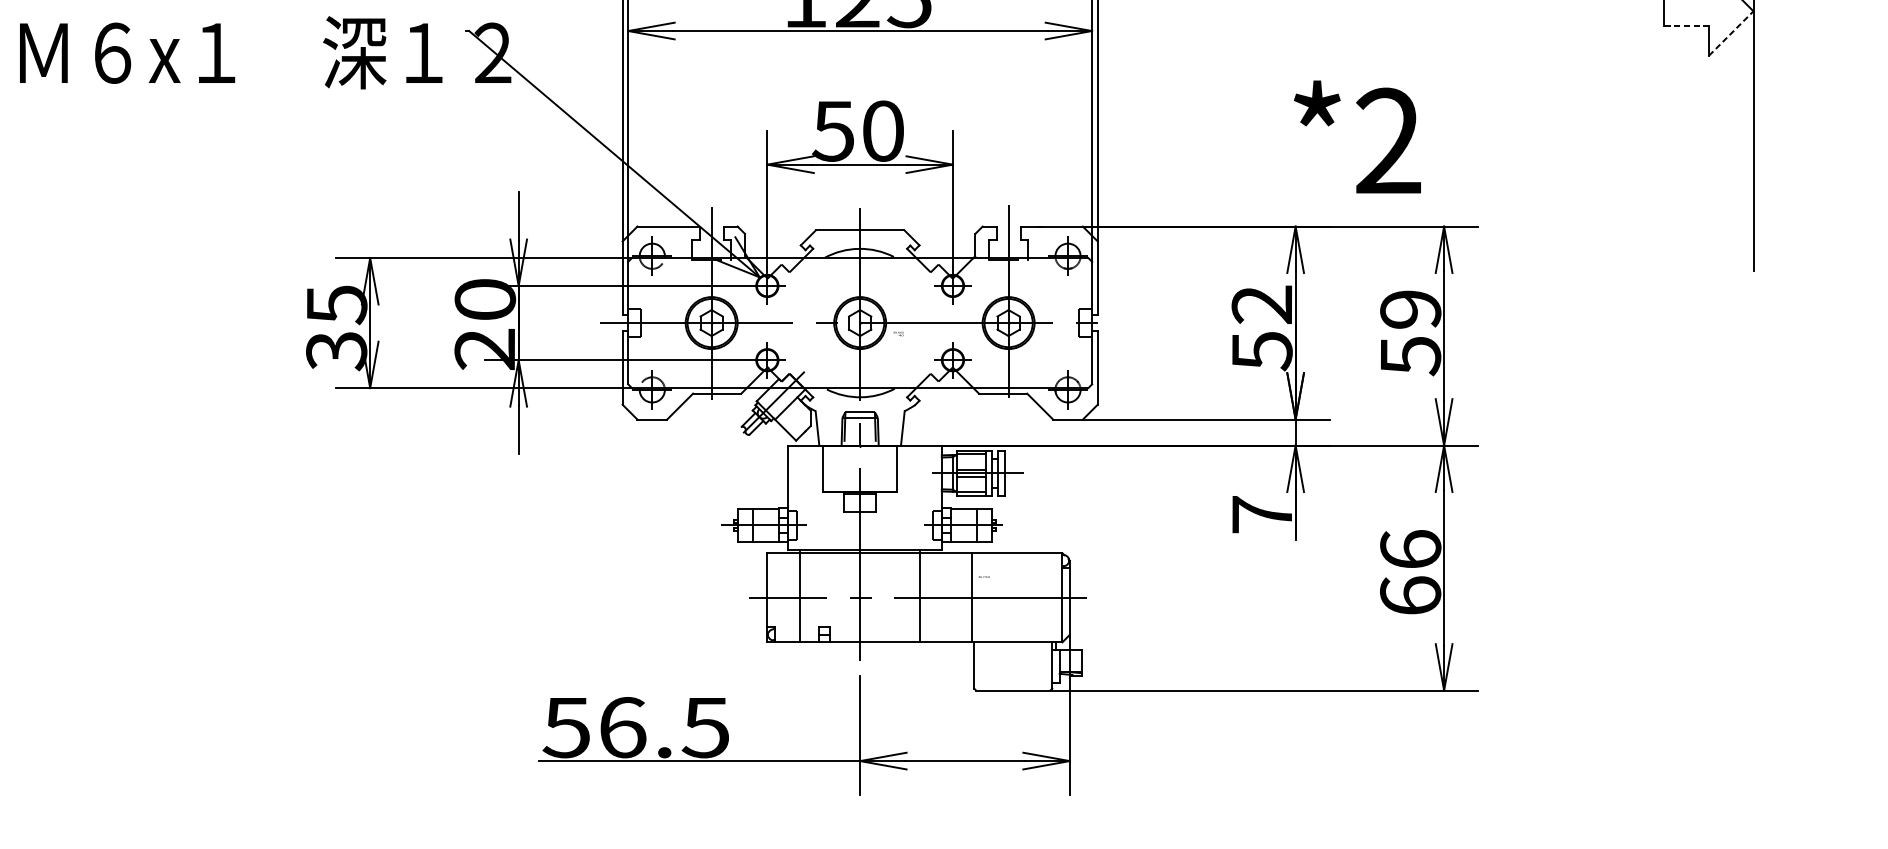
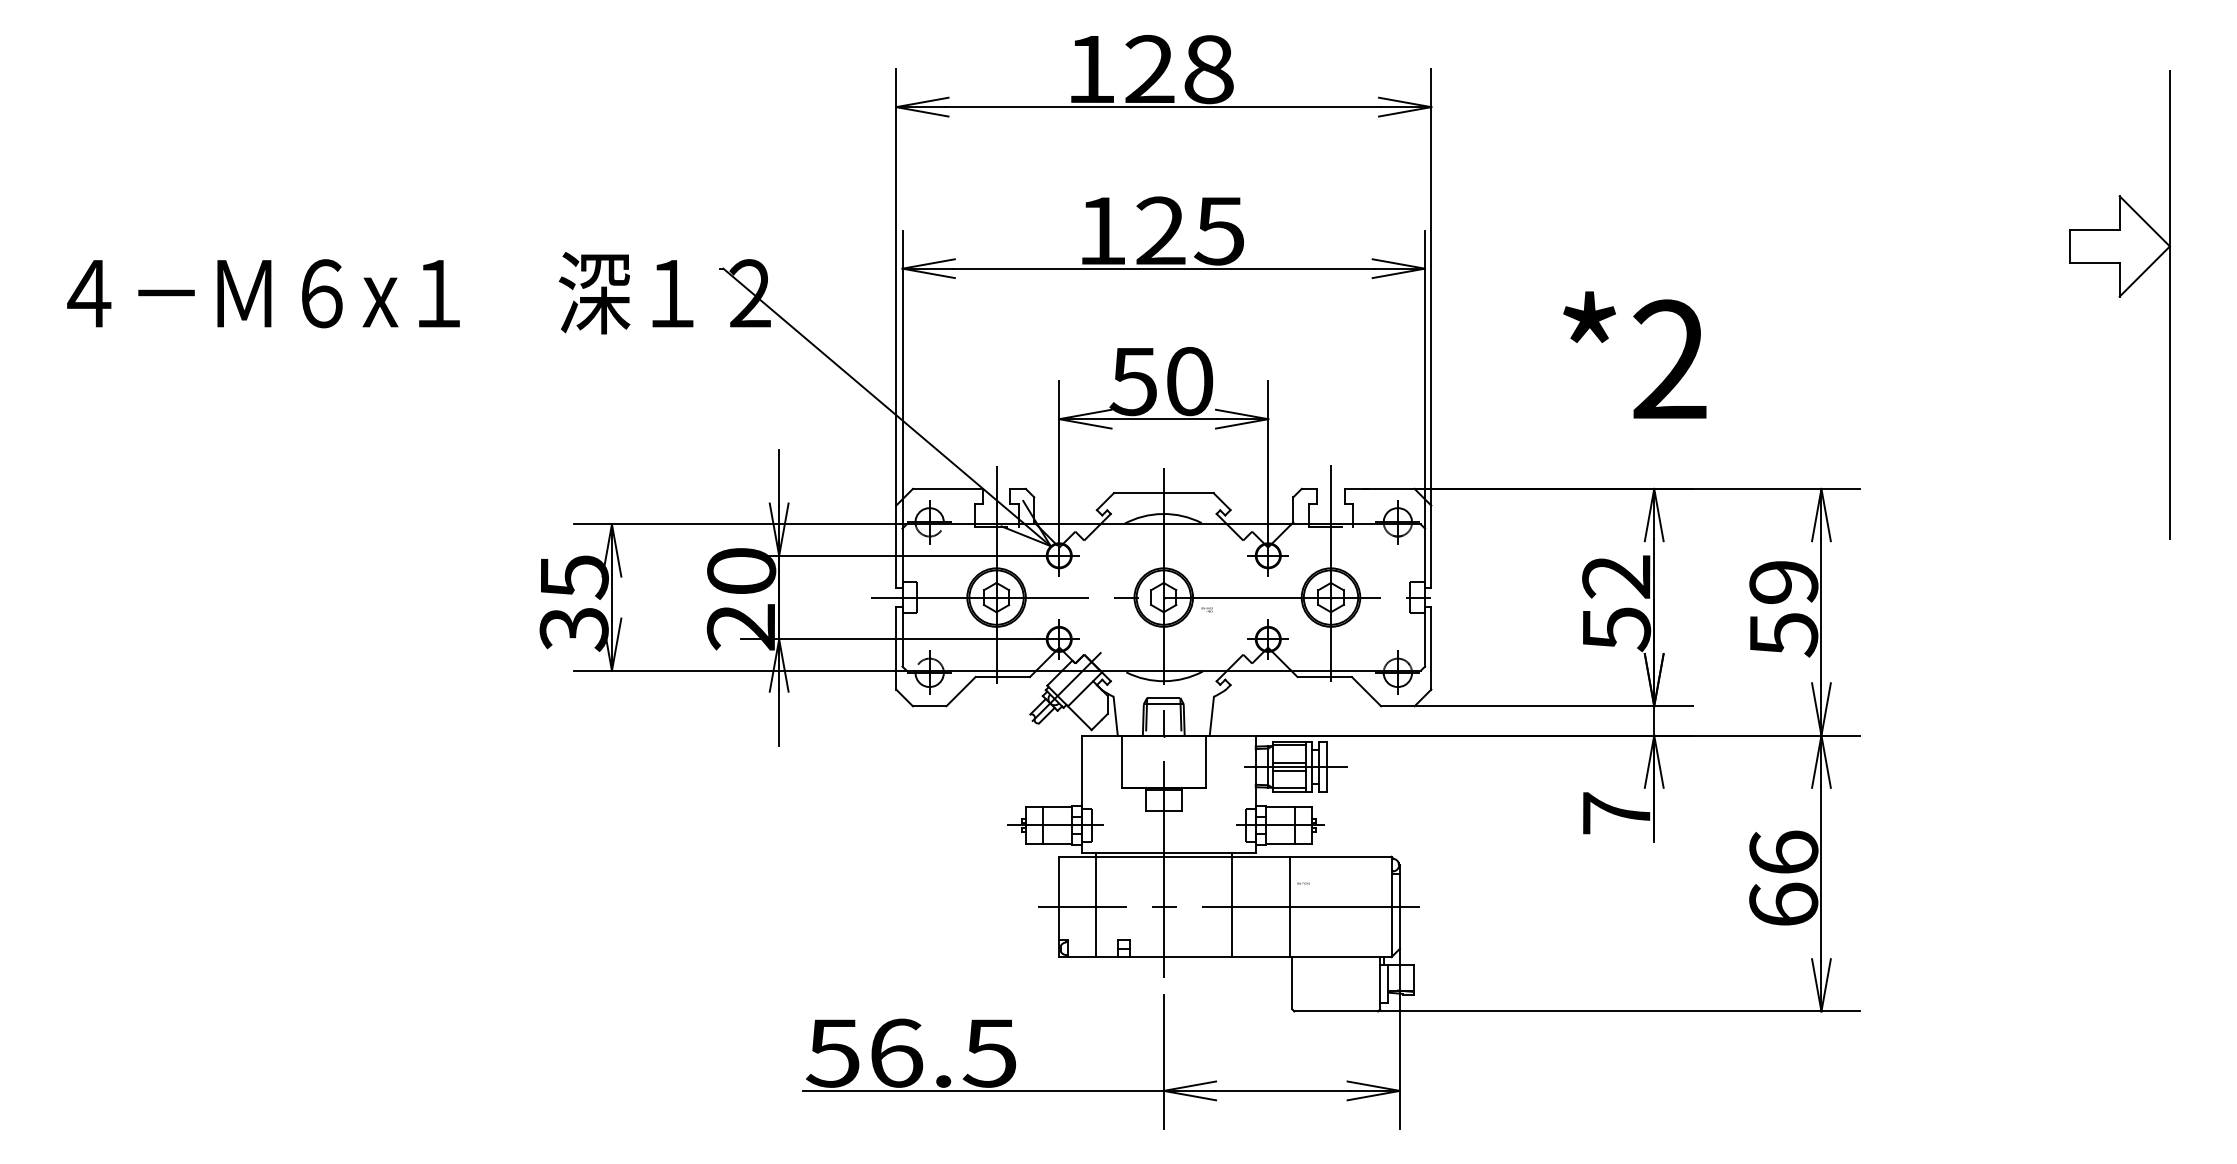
line: (1687, 26) -> (2095, 263), dashed -> solid
line: (1731, 33) -> (2145, 271), dashed -> solid
text: (1357, 136) -> (1634, 354), moved

